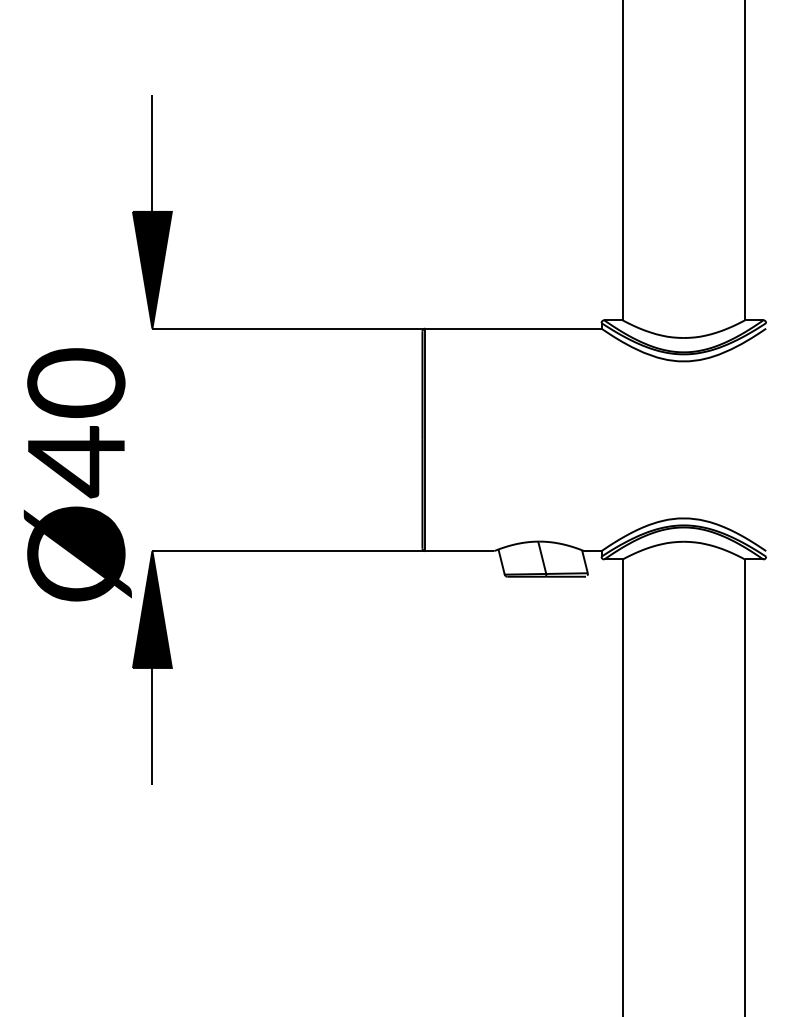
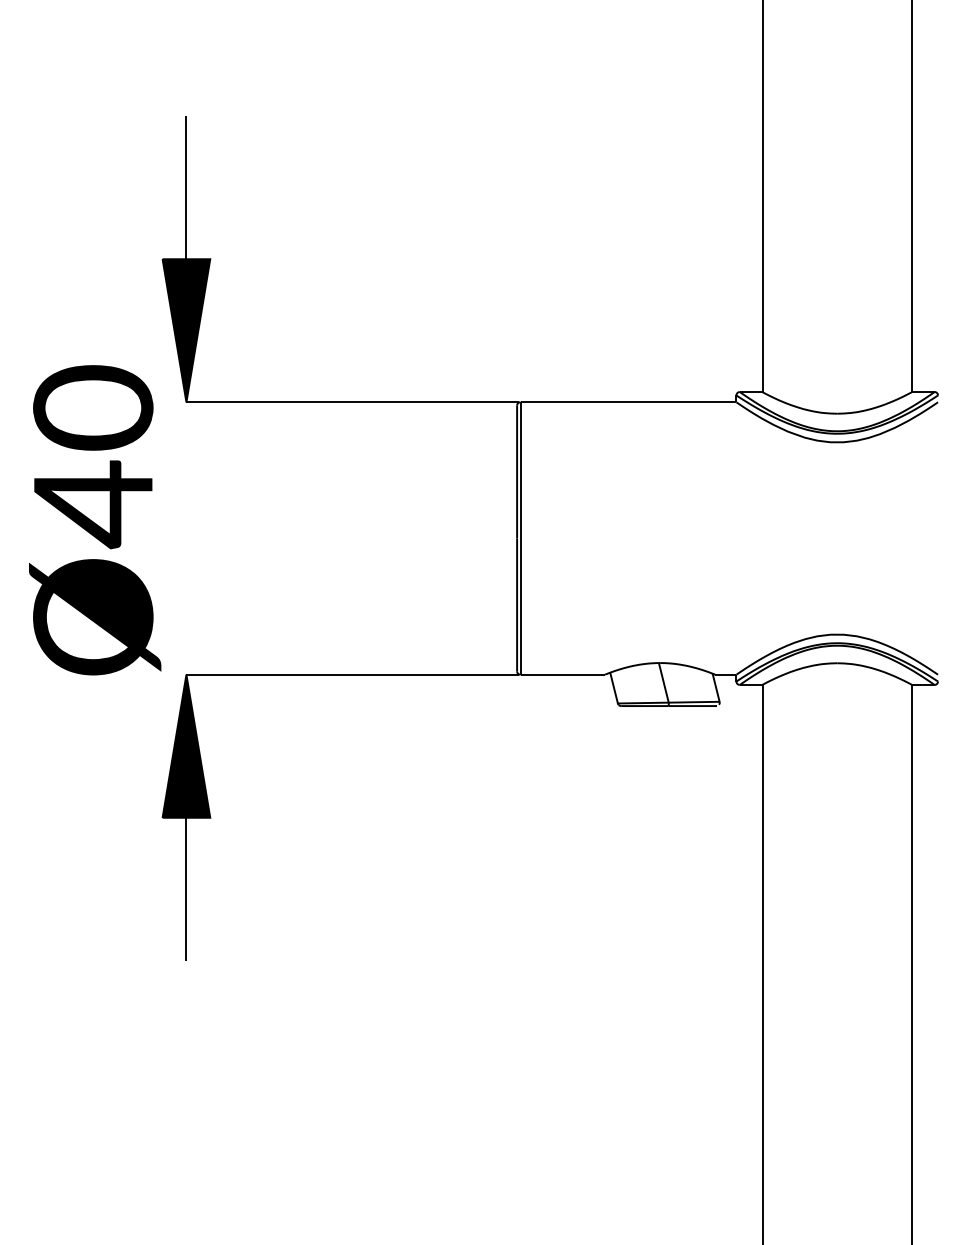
text: (78, 475) -> (95, 520), moved

